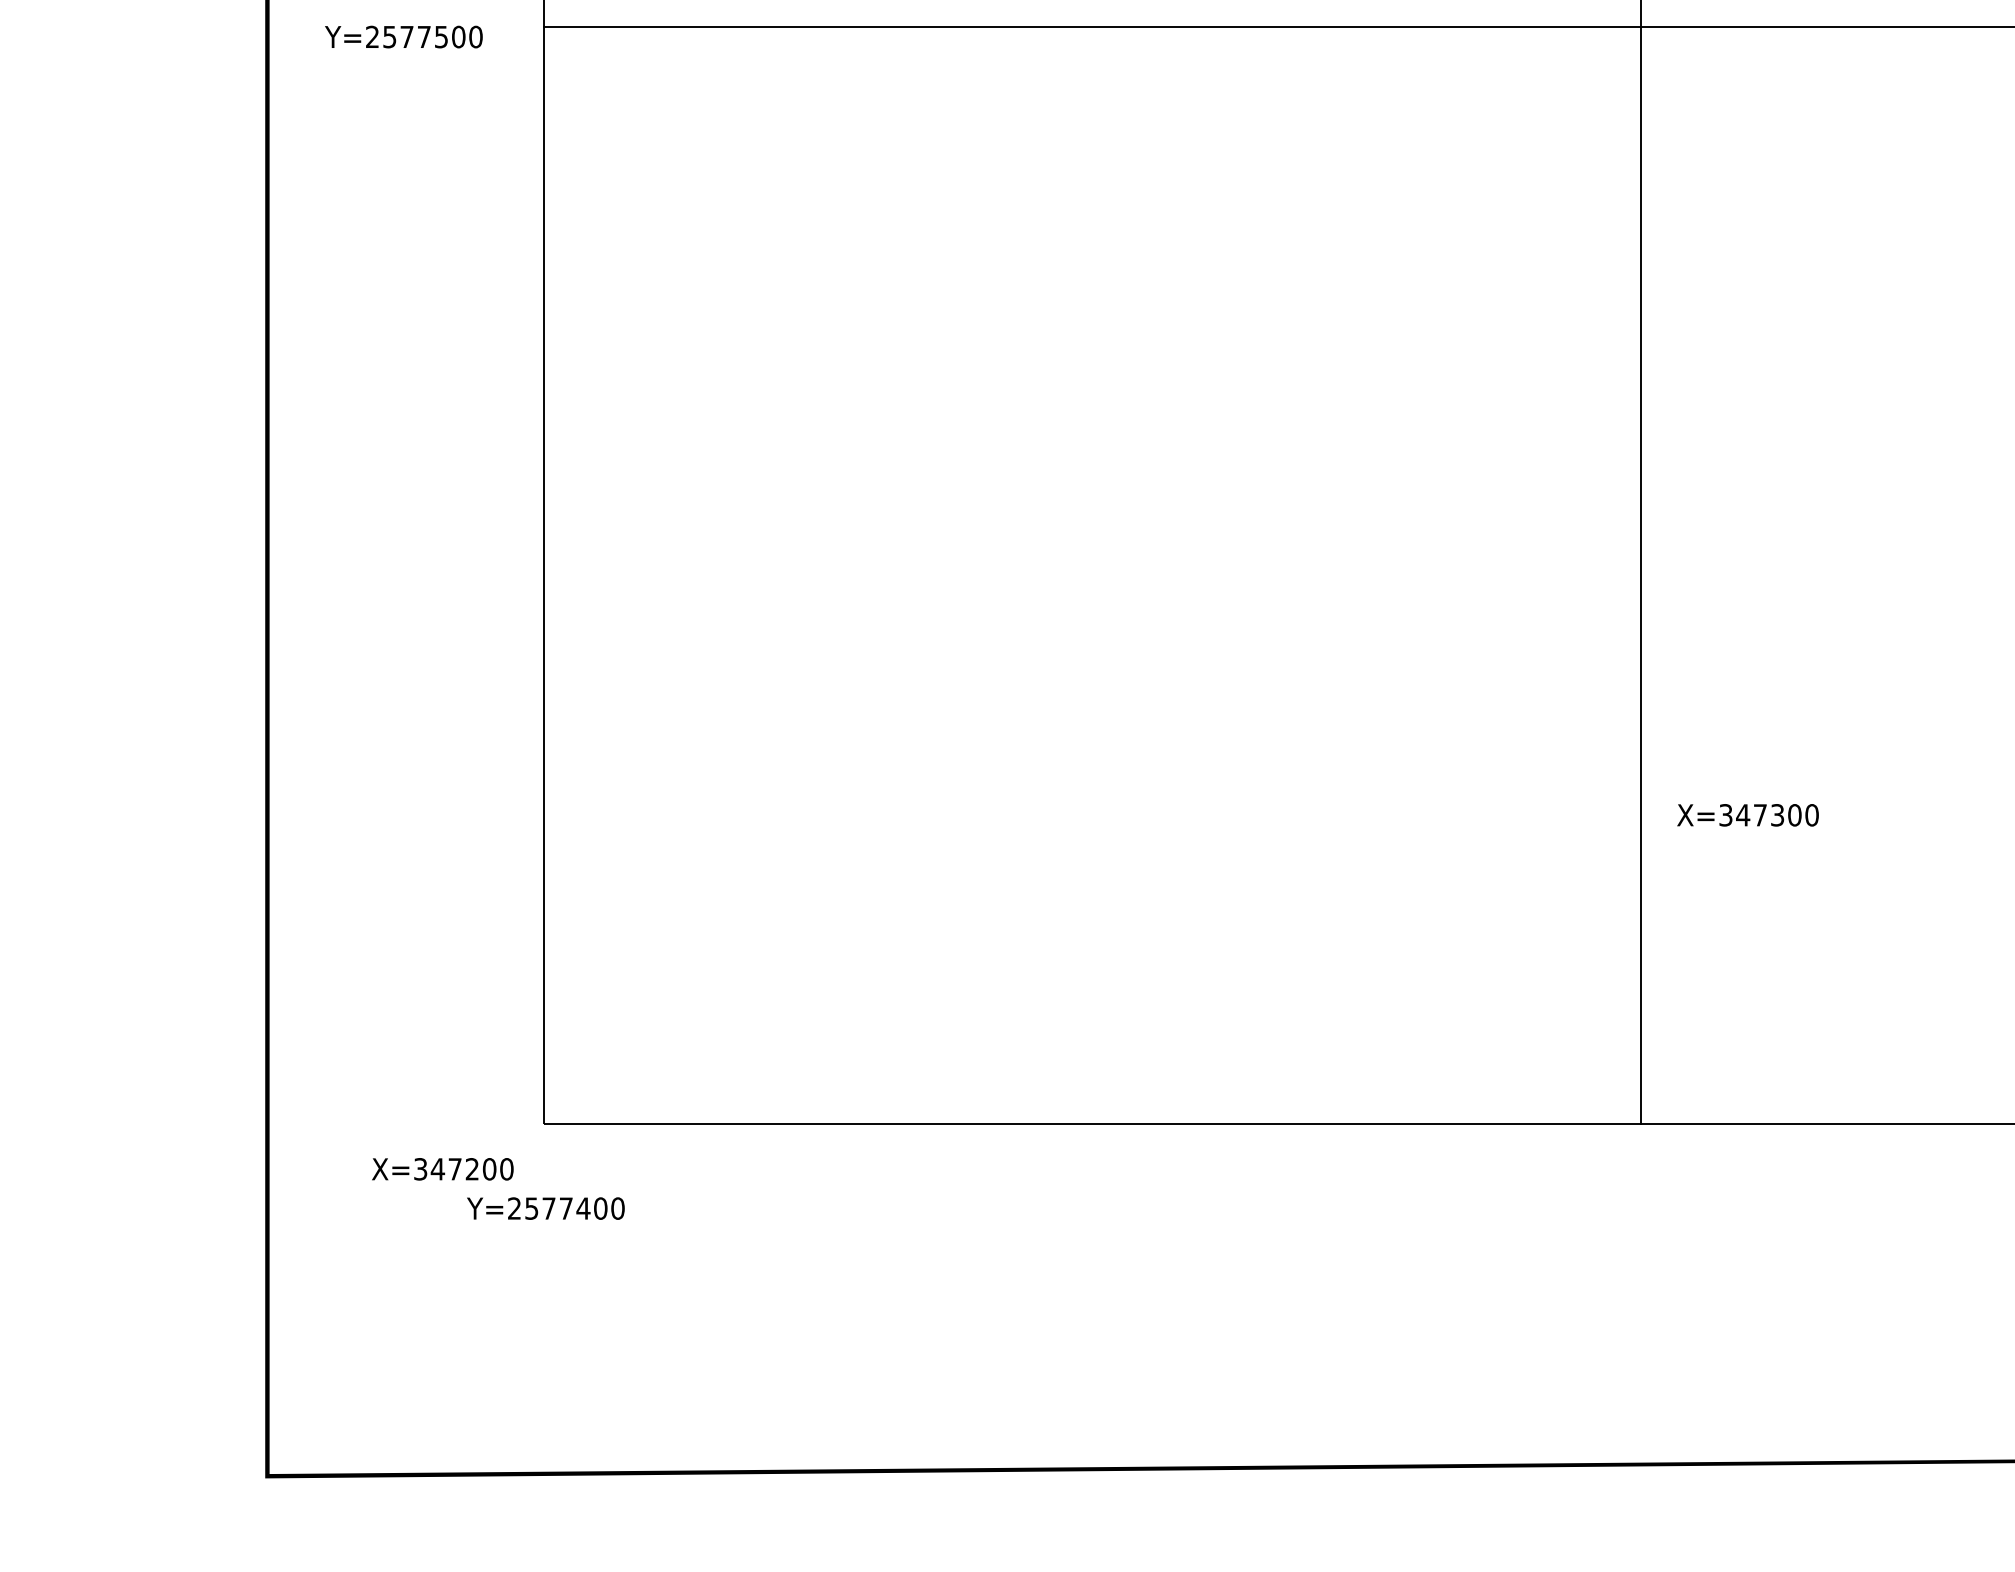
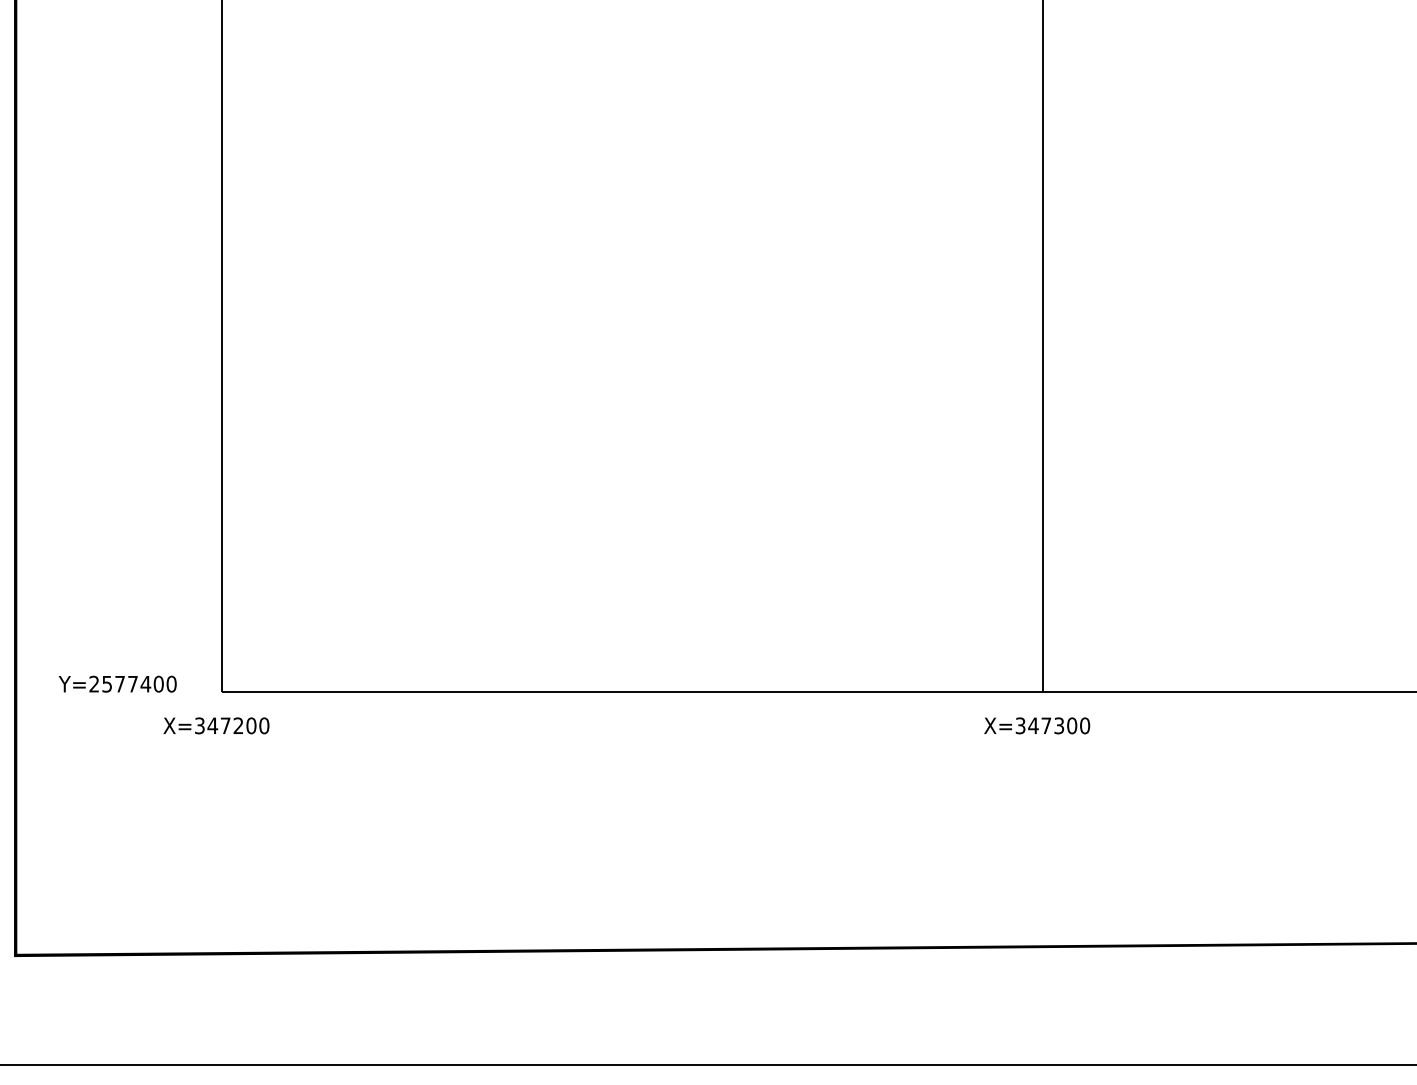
text: (1747, 815) -> (1036, 726), moved
text: (442, 1169) -> (216, 726), moved
text: (545, 1208) -> (117, 684), moved

